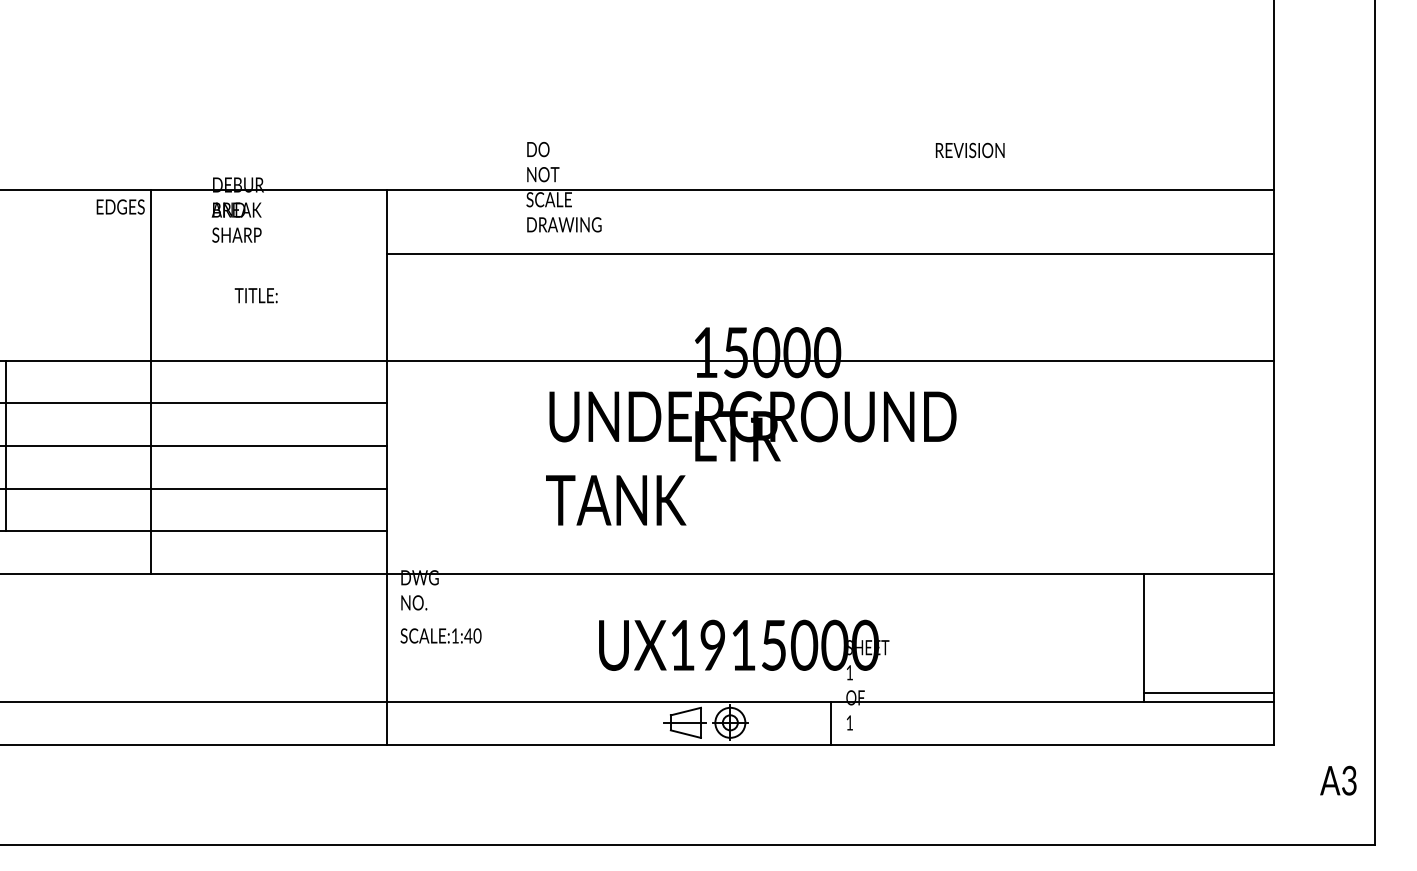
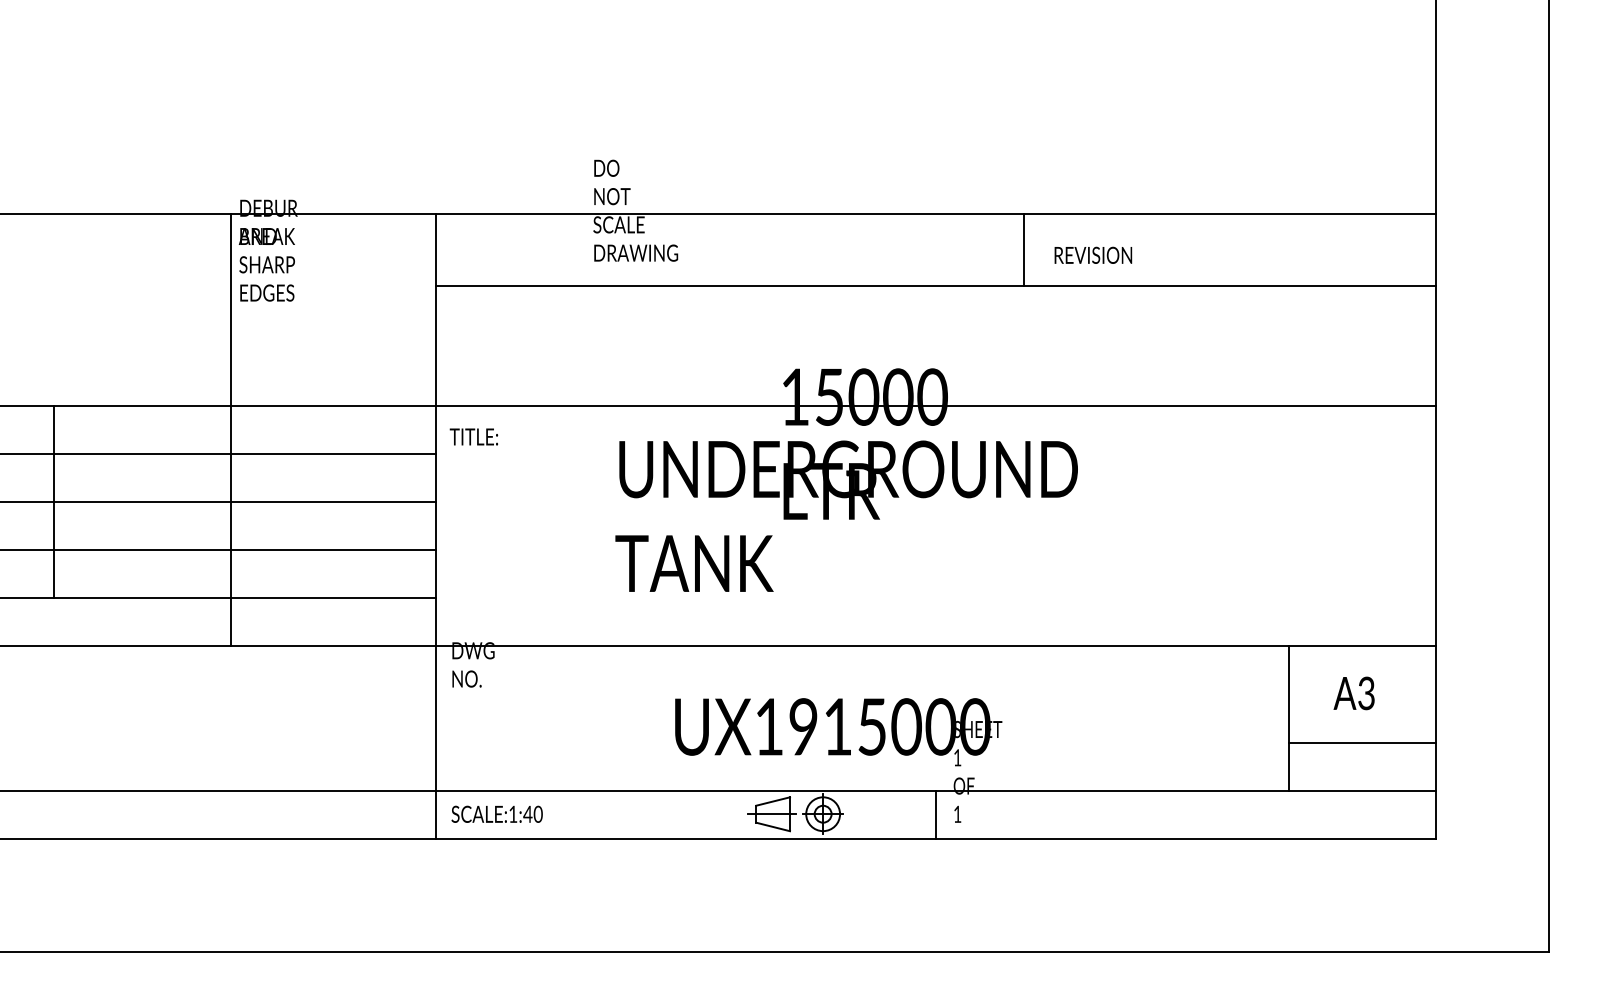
text: (970, 149) -> (1093, 254), moved
text: (120, 206) -> (267, 292), moved
line: (909, 222) -> (1024, 250), added
text: (255, 295) -> (473, 436), moved
line: (151, 382) -> (230, 430), moved
line: (6, 446) -> (54, 502), moved
text: (440, 635) -> (496, 813), moved
line: (1209, 692) -> (1362, 742), moved
text: (1337, 780) -> (1353, 693), moved

